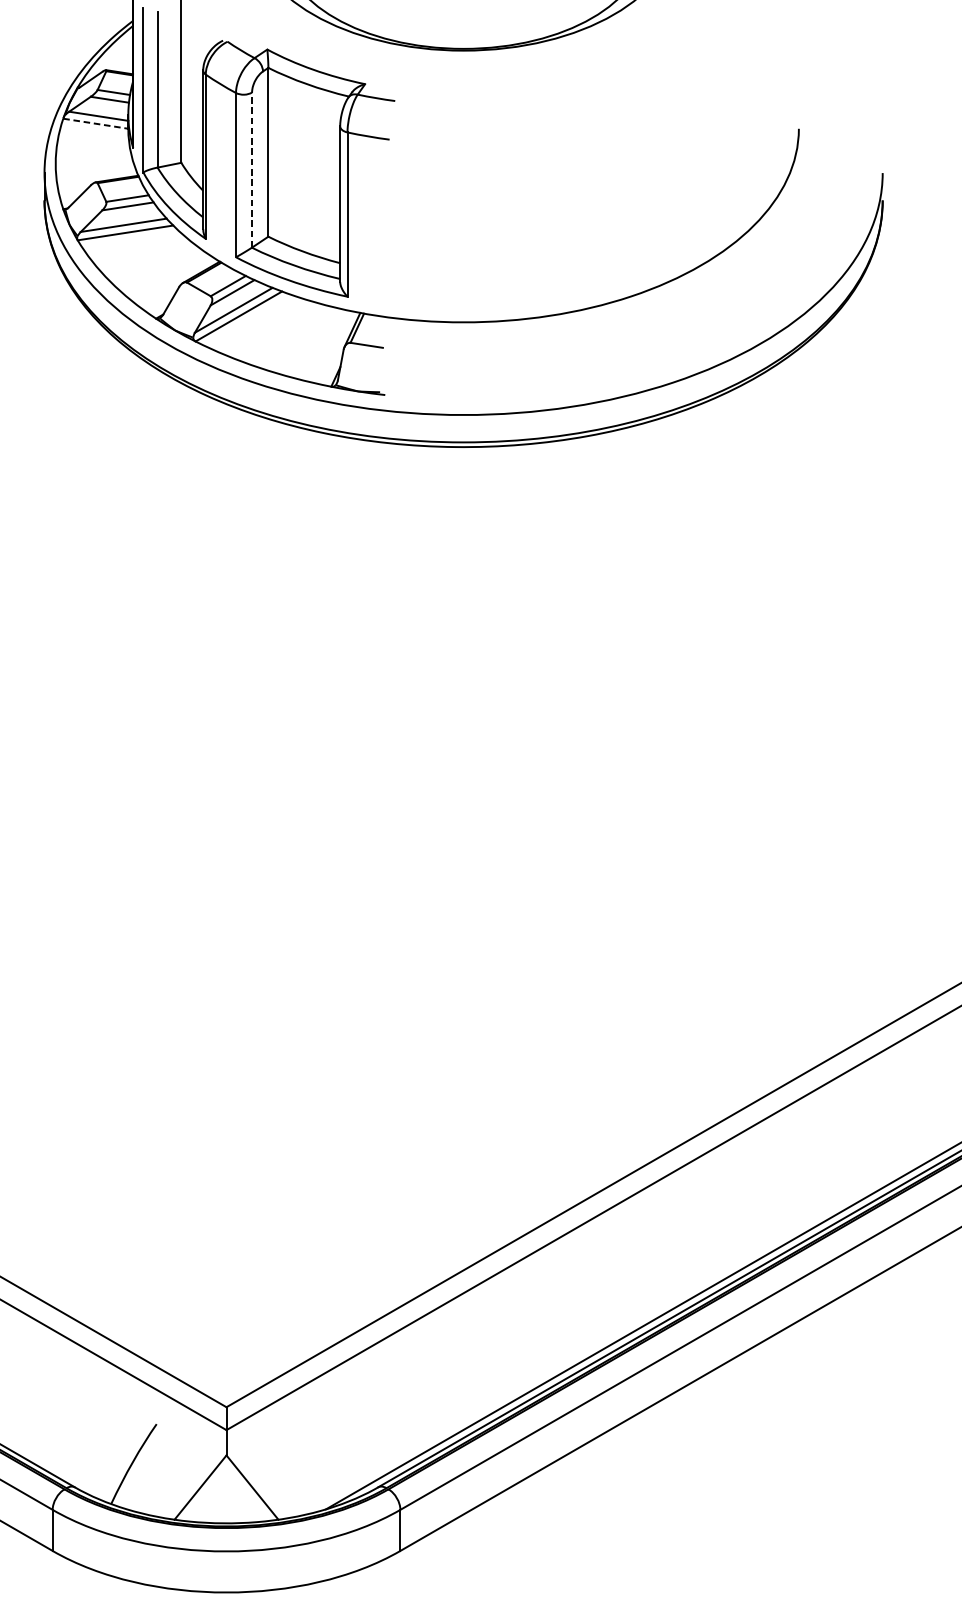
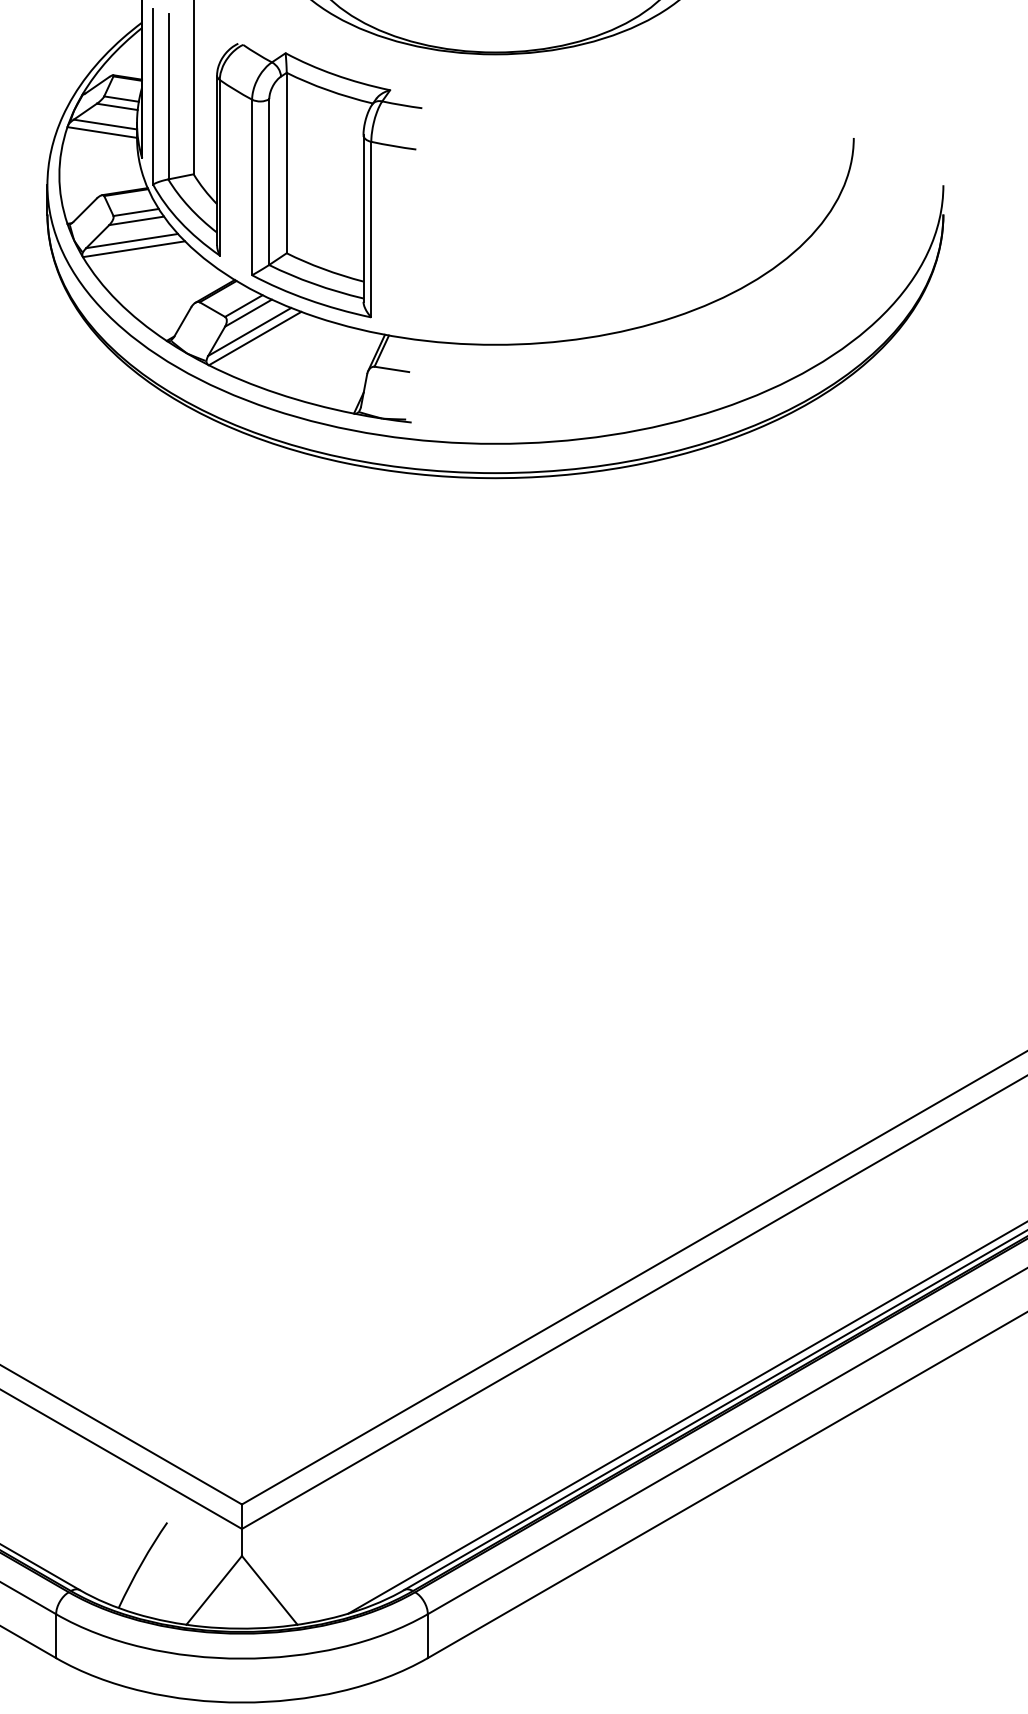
line: (96, 123) -> (102, 132), dashed -> solid
line: (252, 170) -> (269, 182), dashed -> solid

